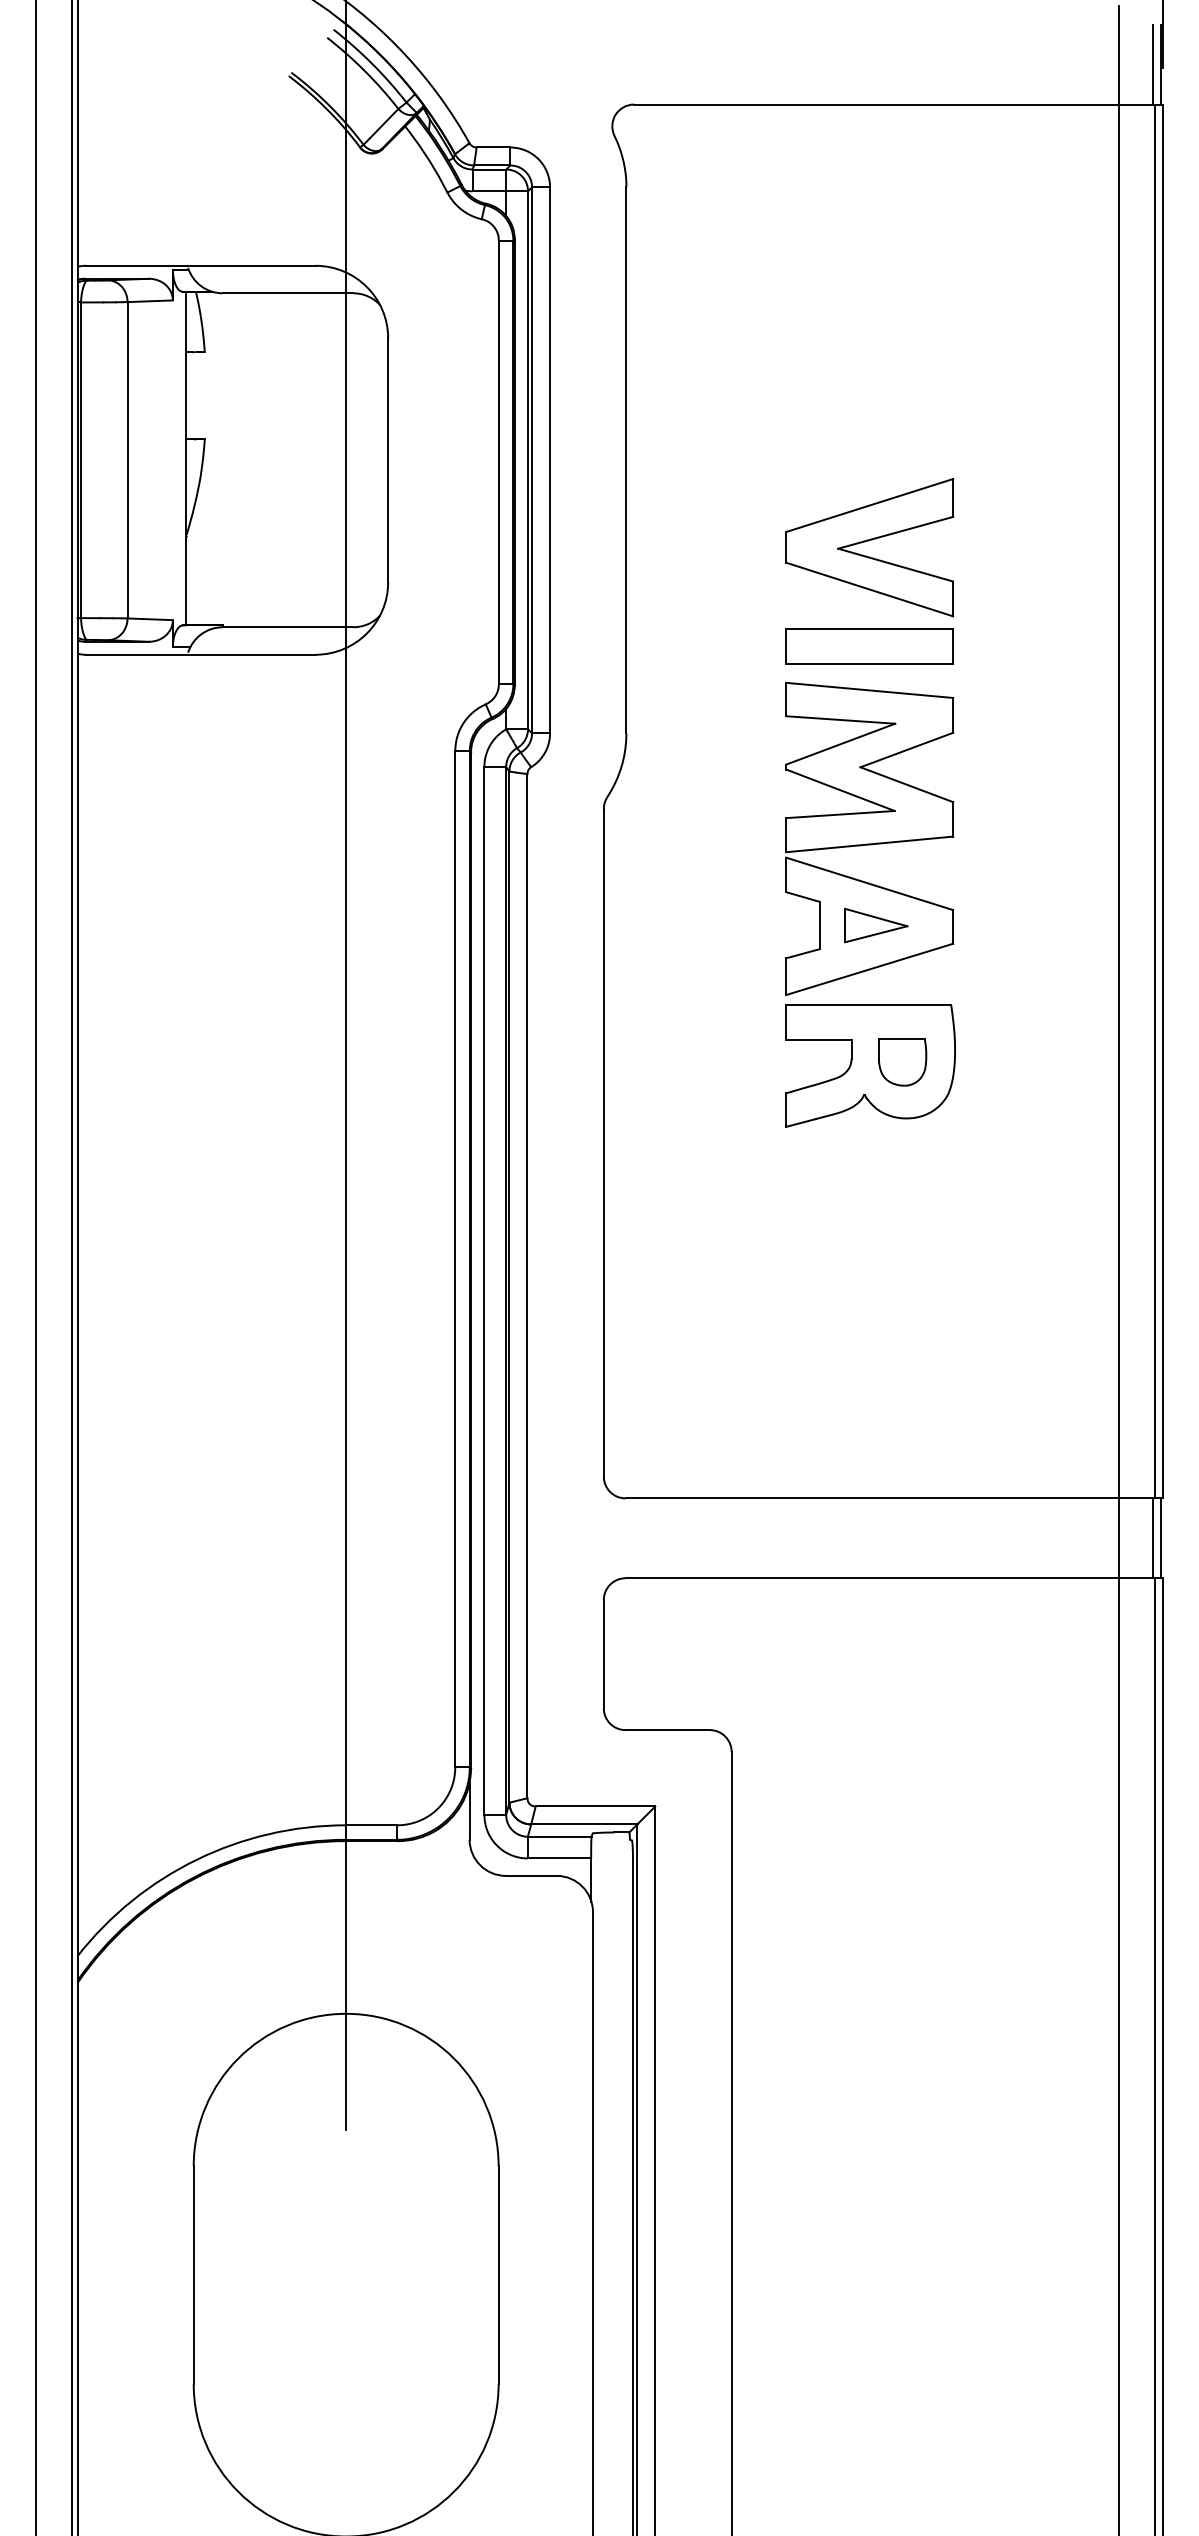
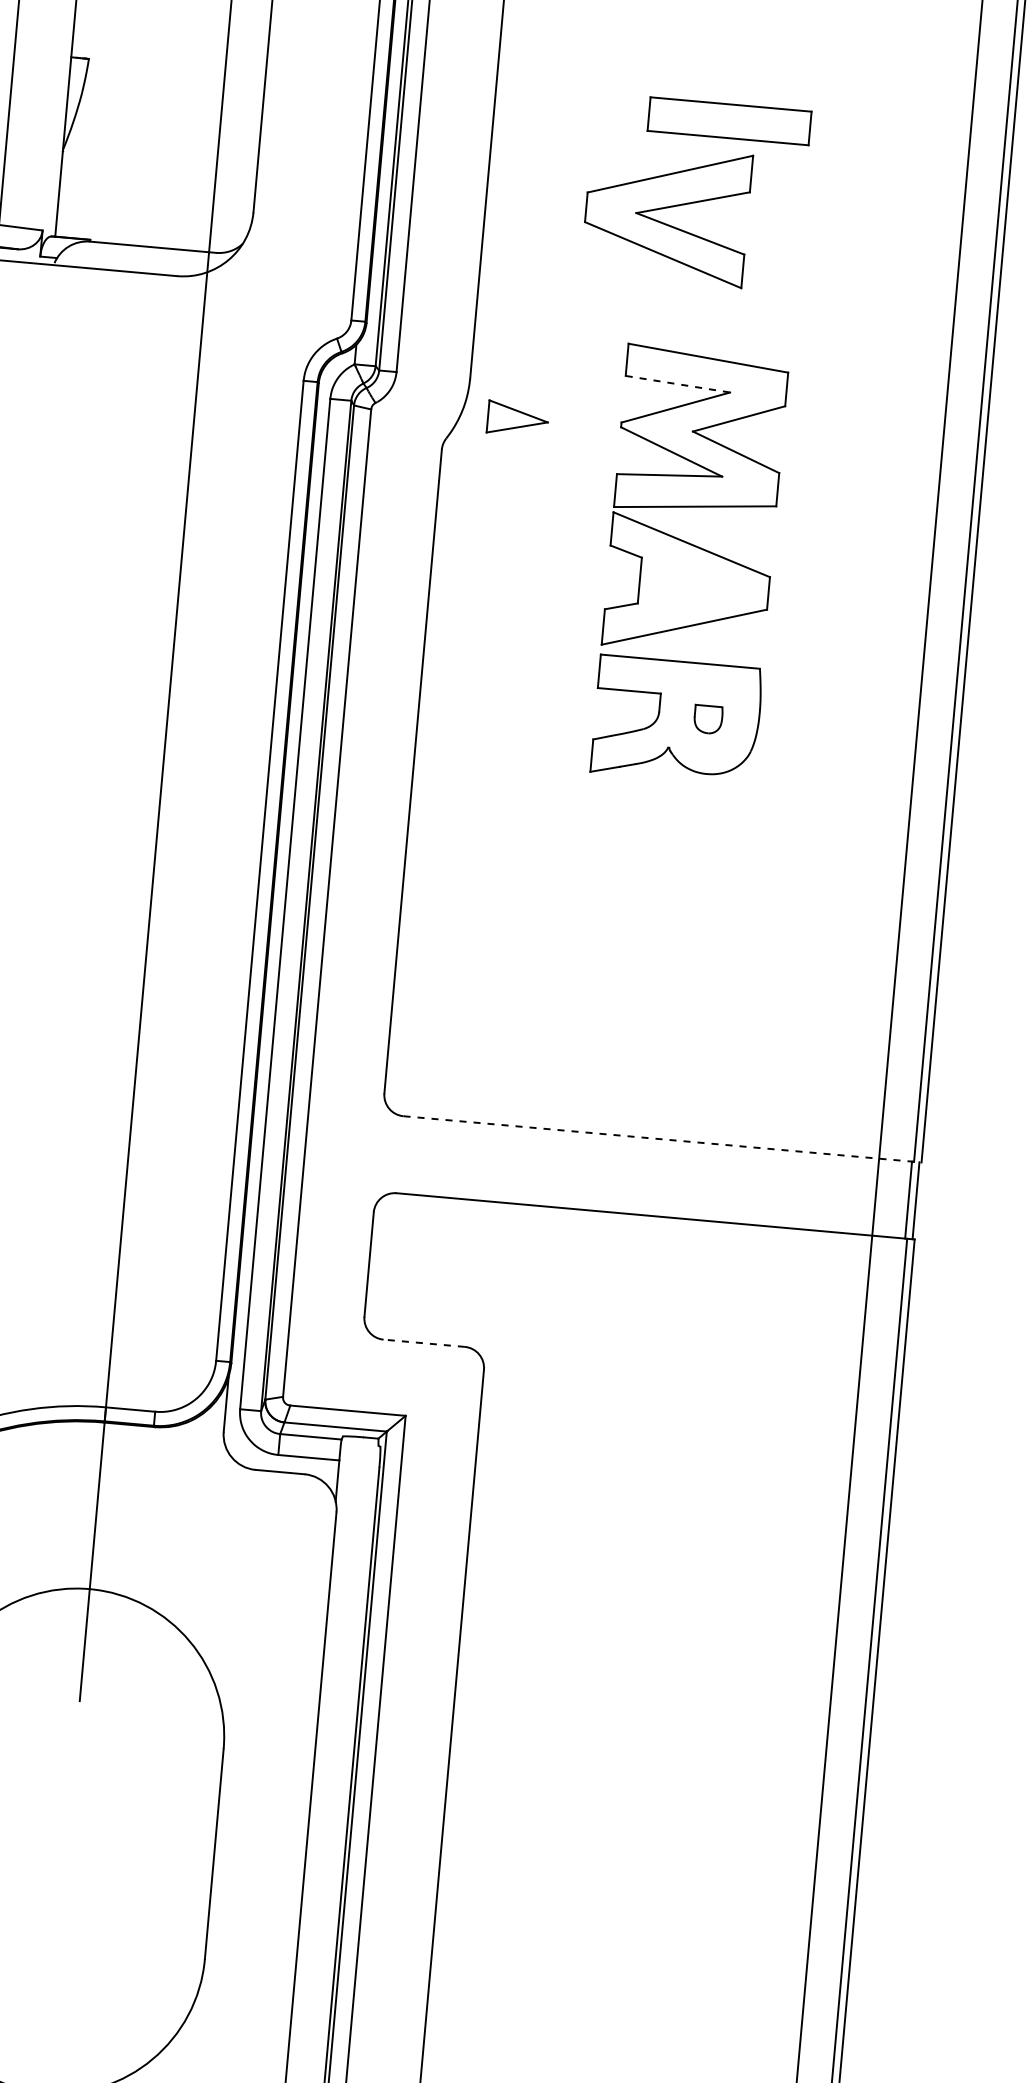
part: (868, 541) -> (666, 208), moved
part: (869, 646) -> (729, 121), moved
line: (840, 720) -> (677, 384), solid -> dashed
part: (876, 925) -> (518, 419), moved
part: (902, 1062) -> (708, 719), size x0.6
line: (894, 1498) -> (662, 1139), solid -> dashed
line: (667, 1730) -> (423, 1343), solid -> dashed

